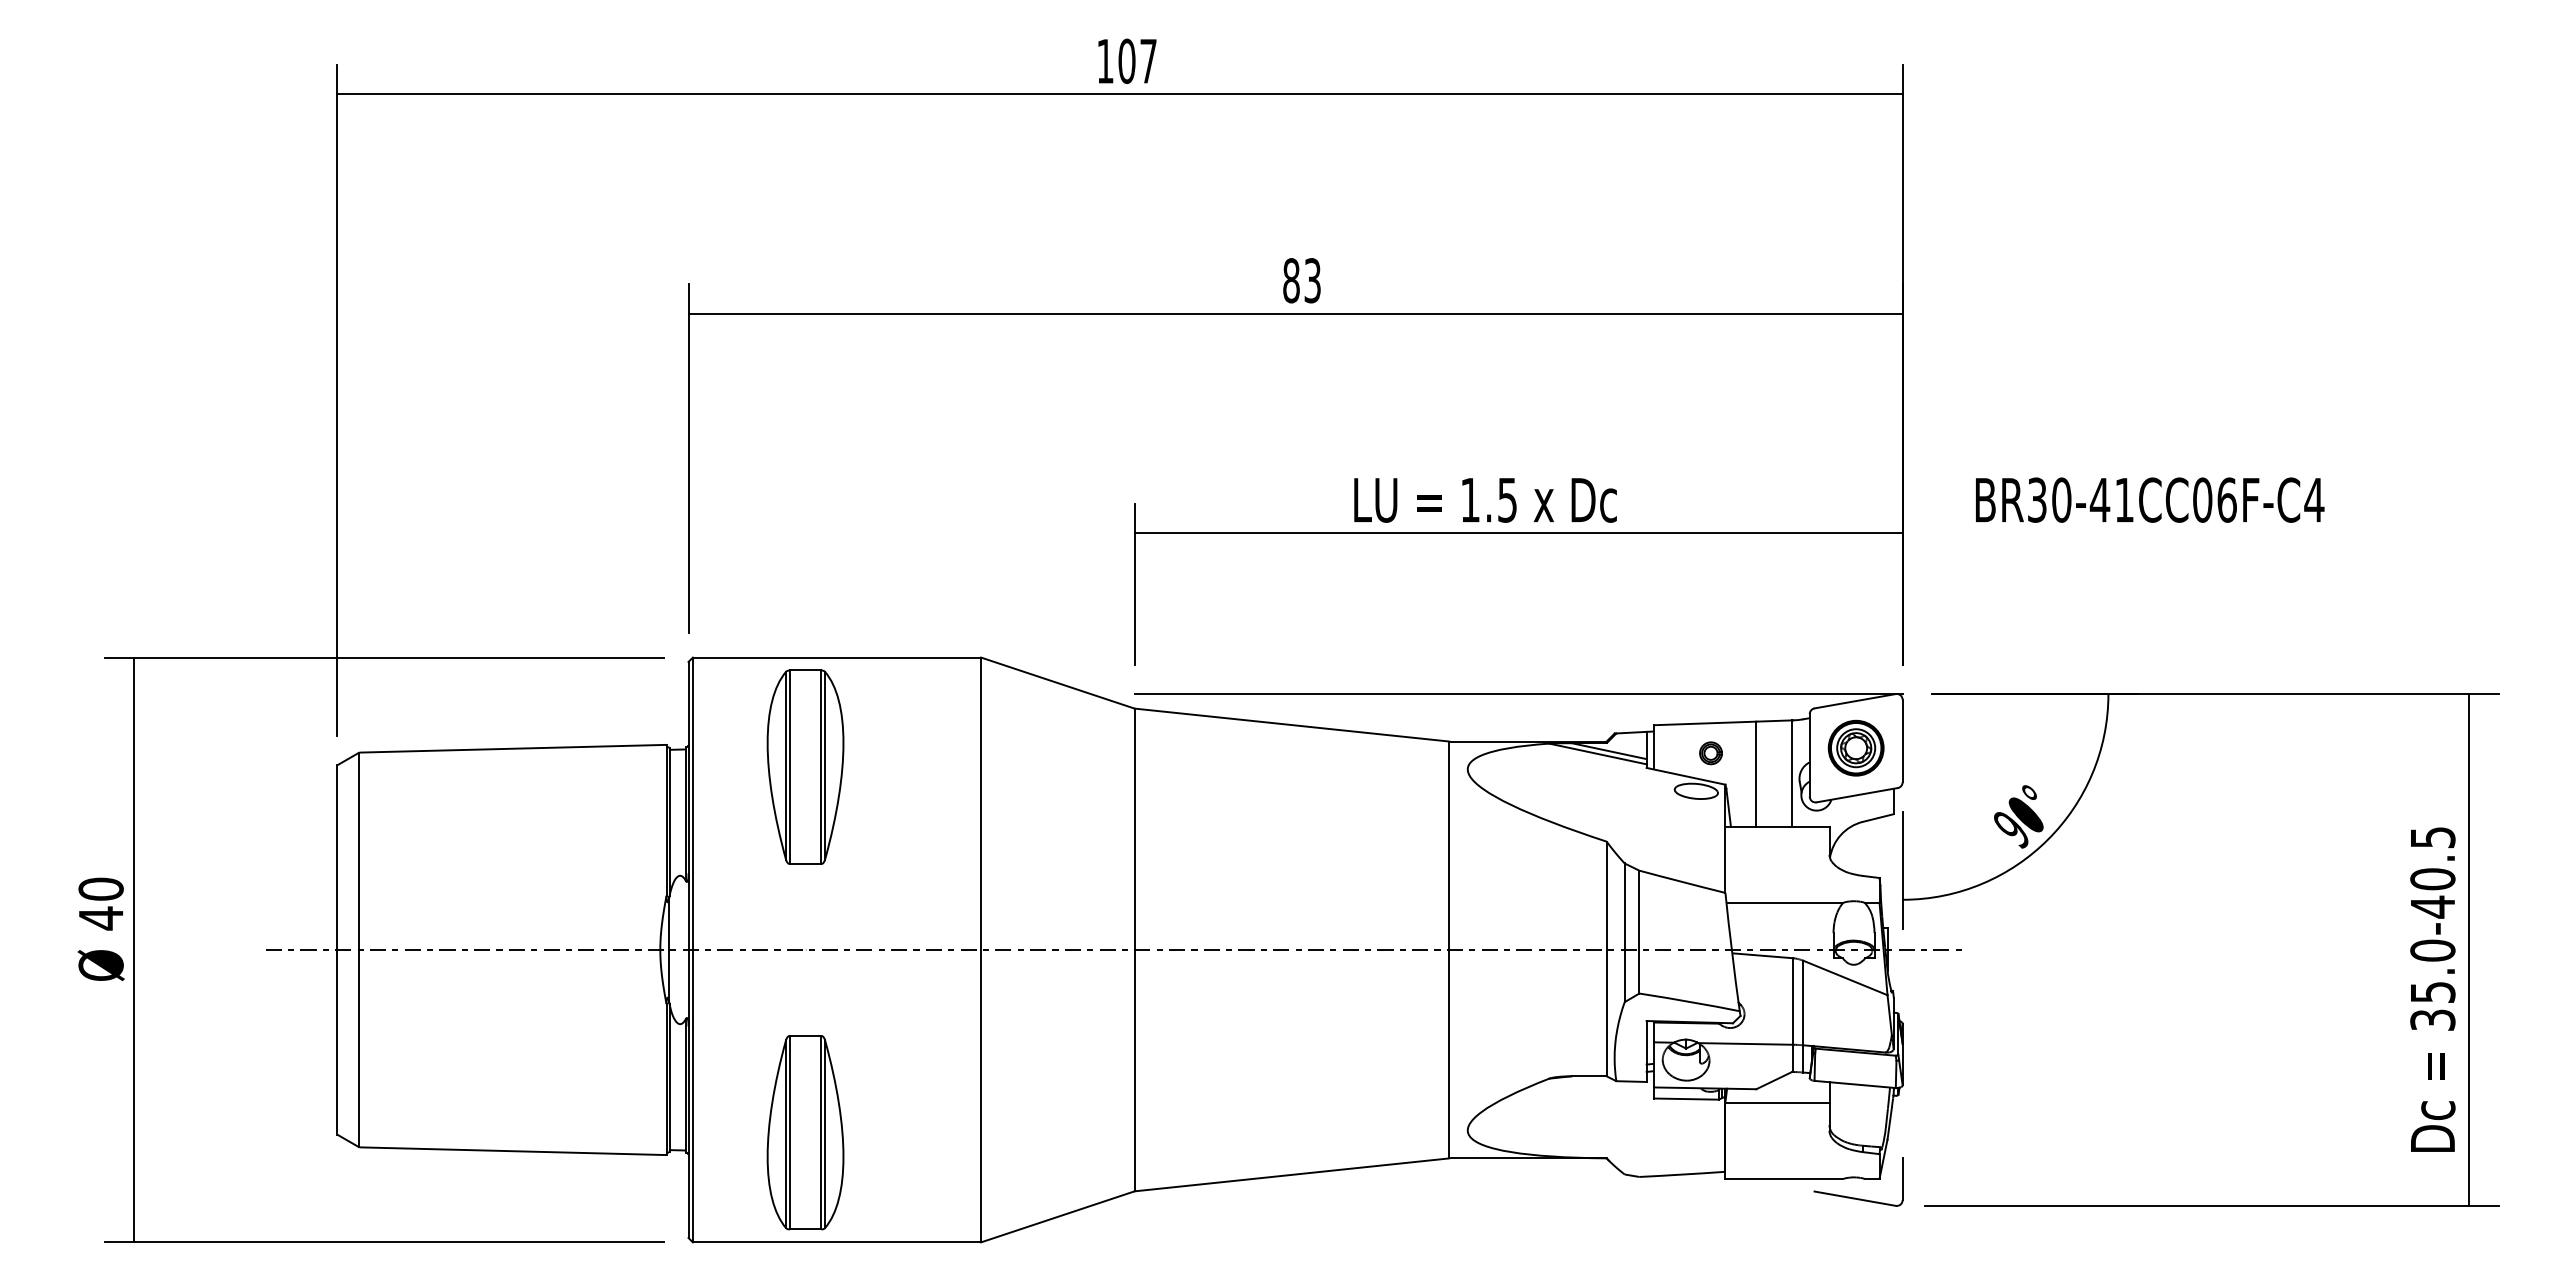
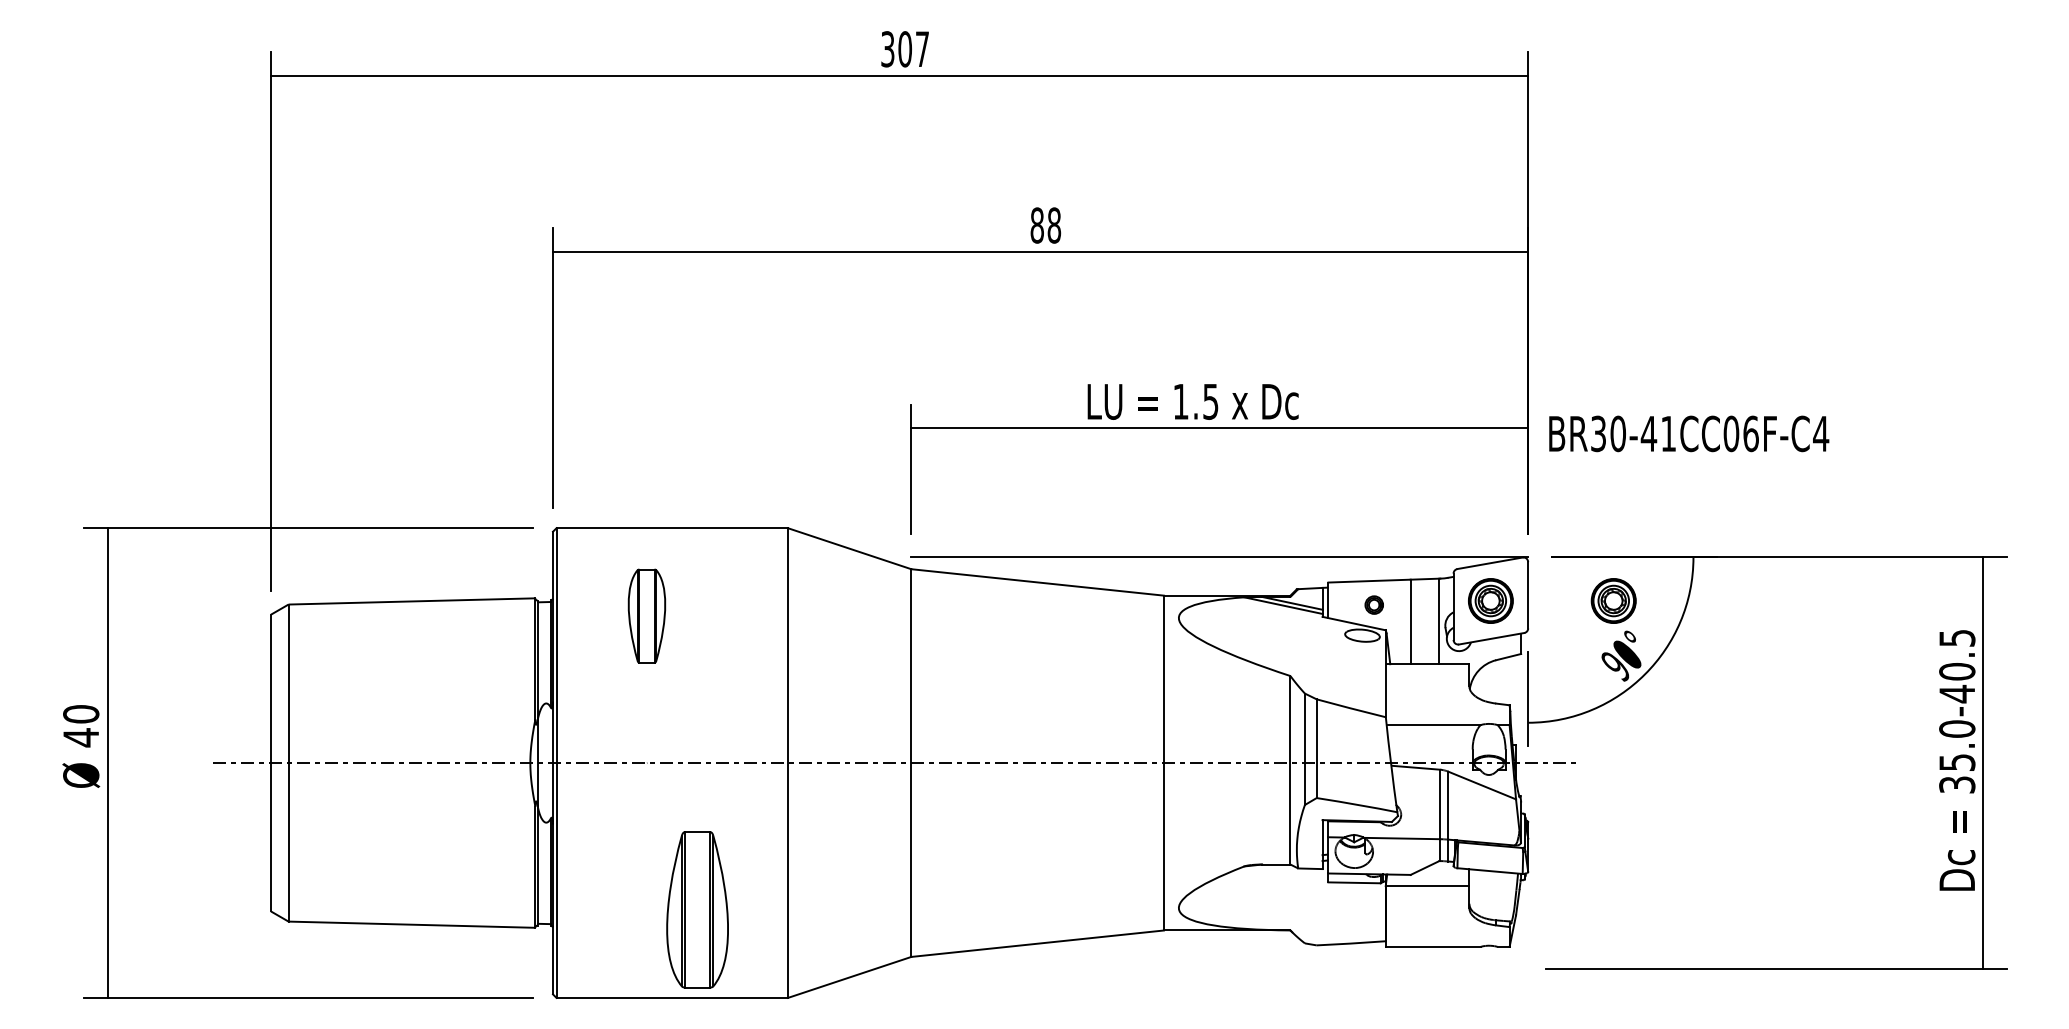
text: (1105, 60) -> (887, 48), 107 -> 307
text: (1312, 280) -> (1054, 225), 83 -> 88
text: (2150, 499) -> (1689, 433), moved
part: (2008, 747) -> (1613, 600), added
part: (805, 766) -> (646, 615), size x0.6
text: (2432, 989) -> (1956, 760), moved
part: (805, 1132) -> (697, 909), moved
part: (1855, 1197) -> (1490, 961), removed

